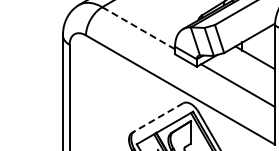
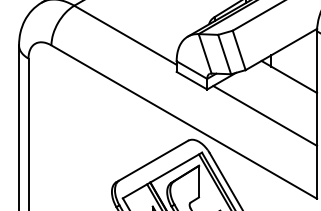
line: (138, 28) -> (125, 35), dashed -> solid
line: (157, 118) -> (151, 162), dashed -> solid

